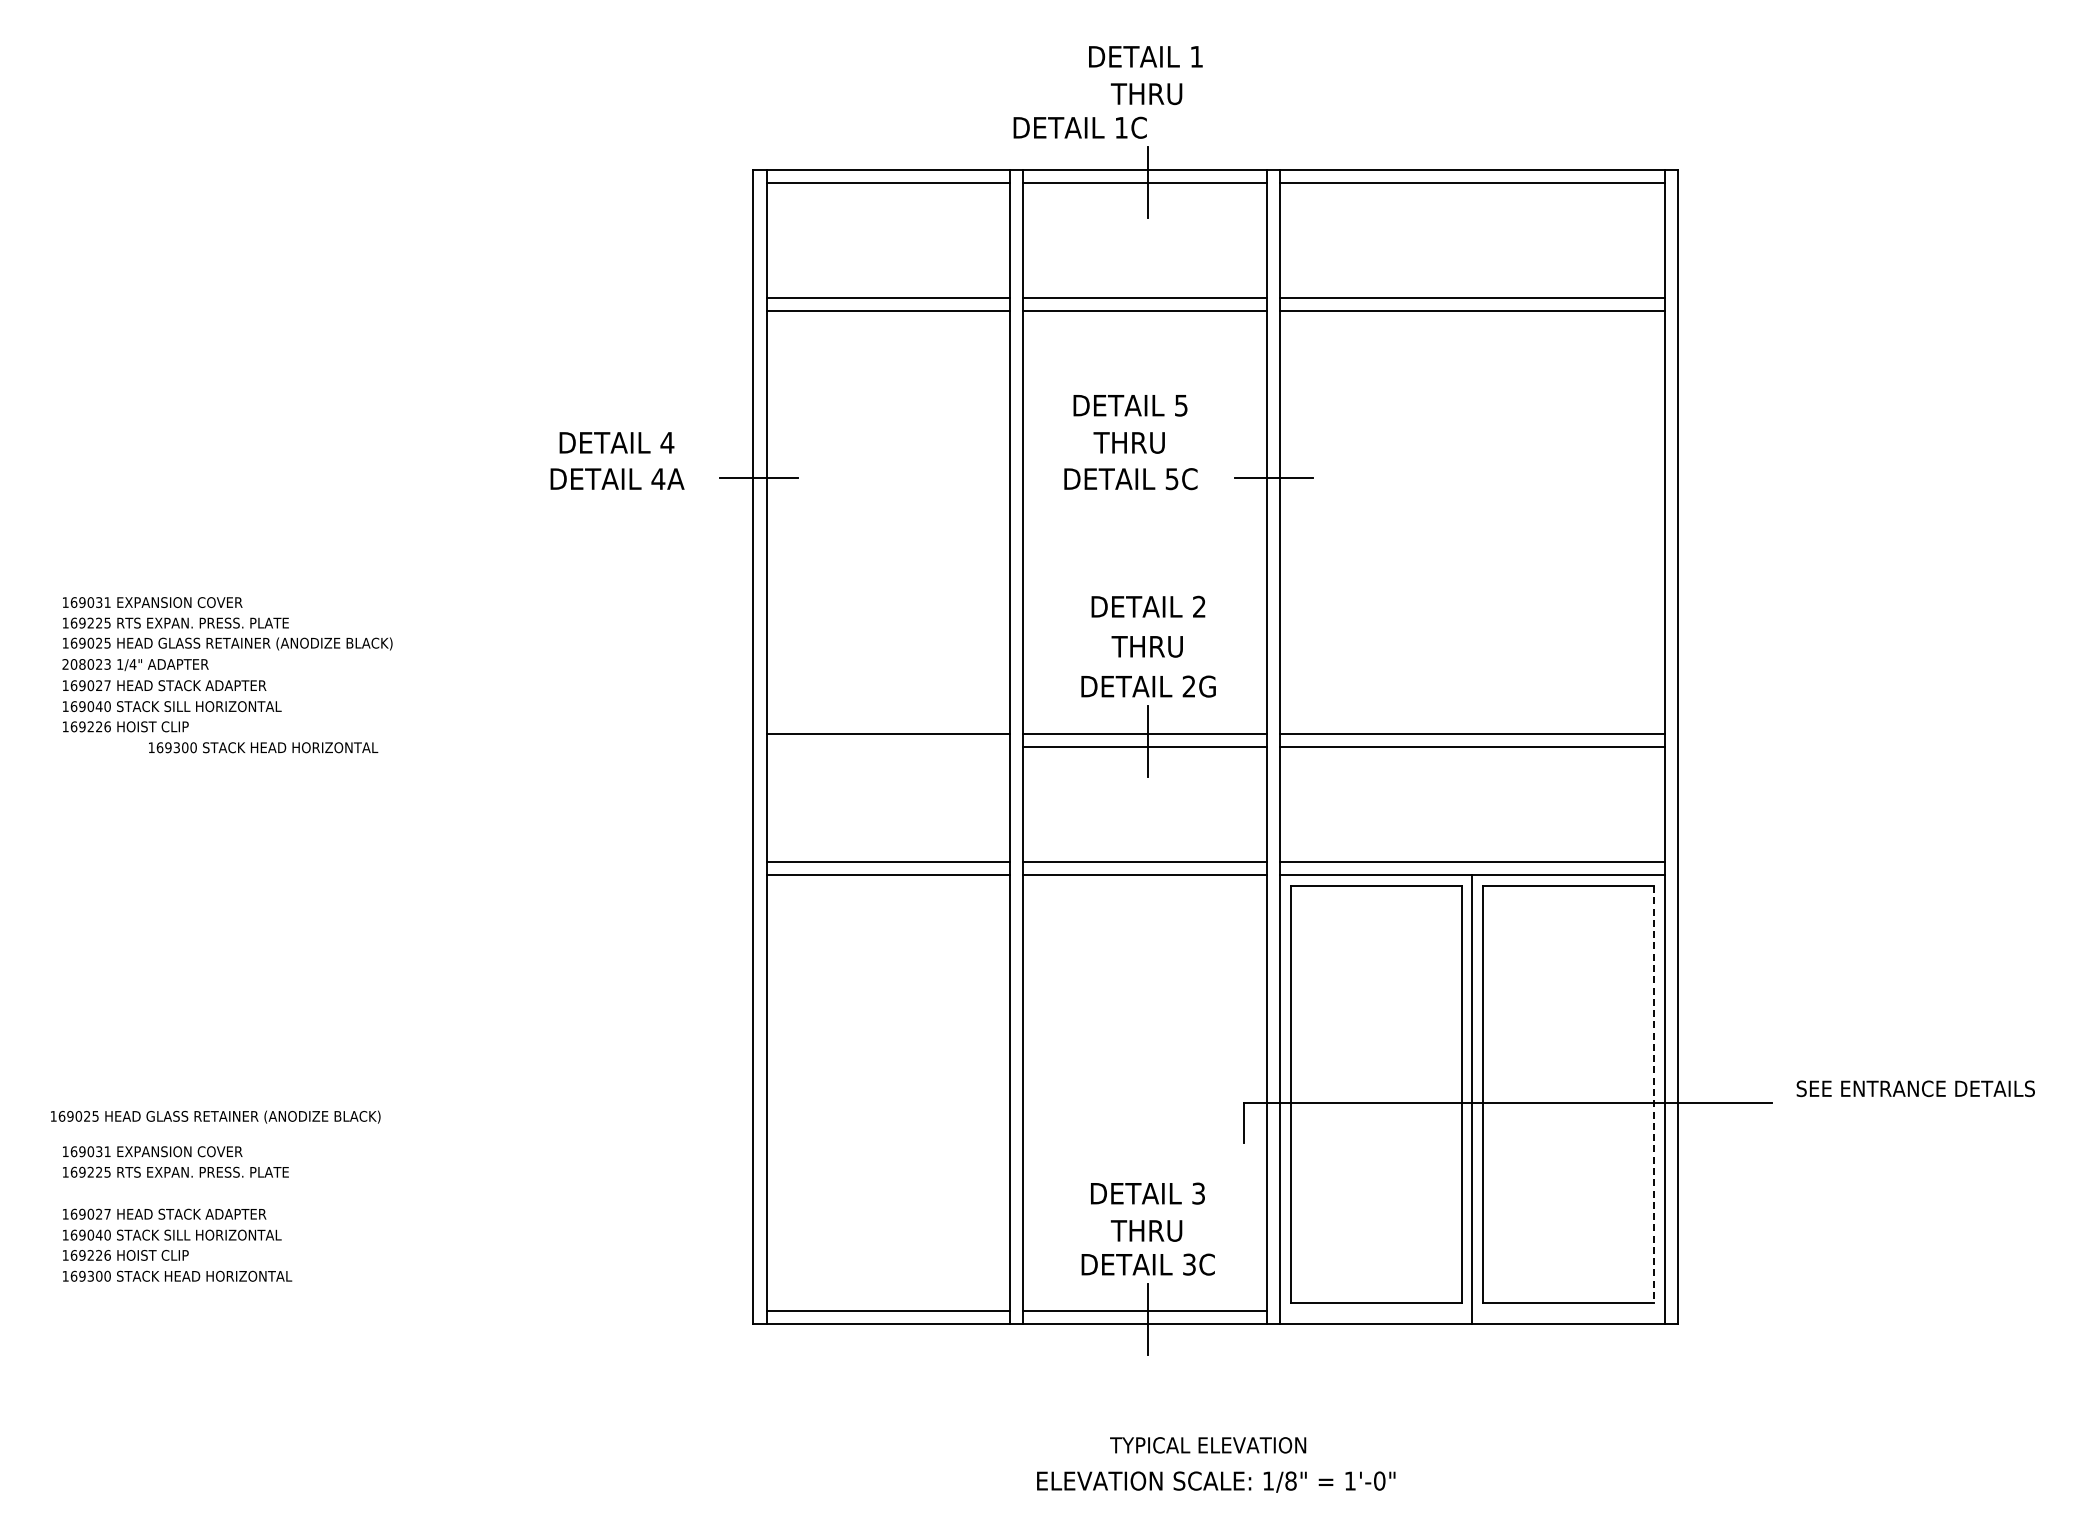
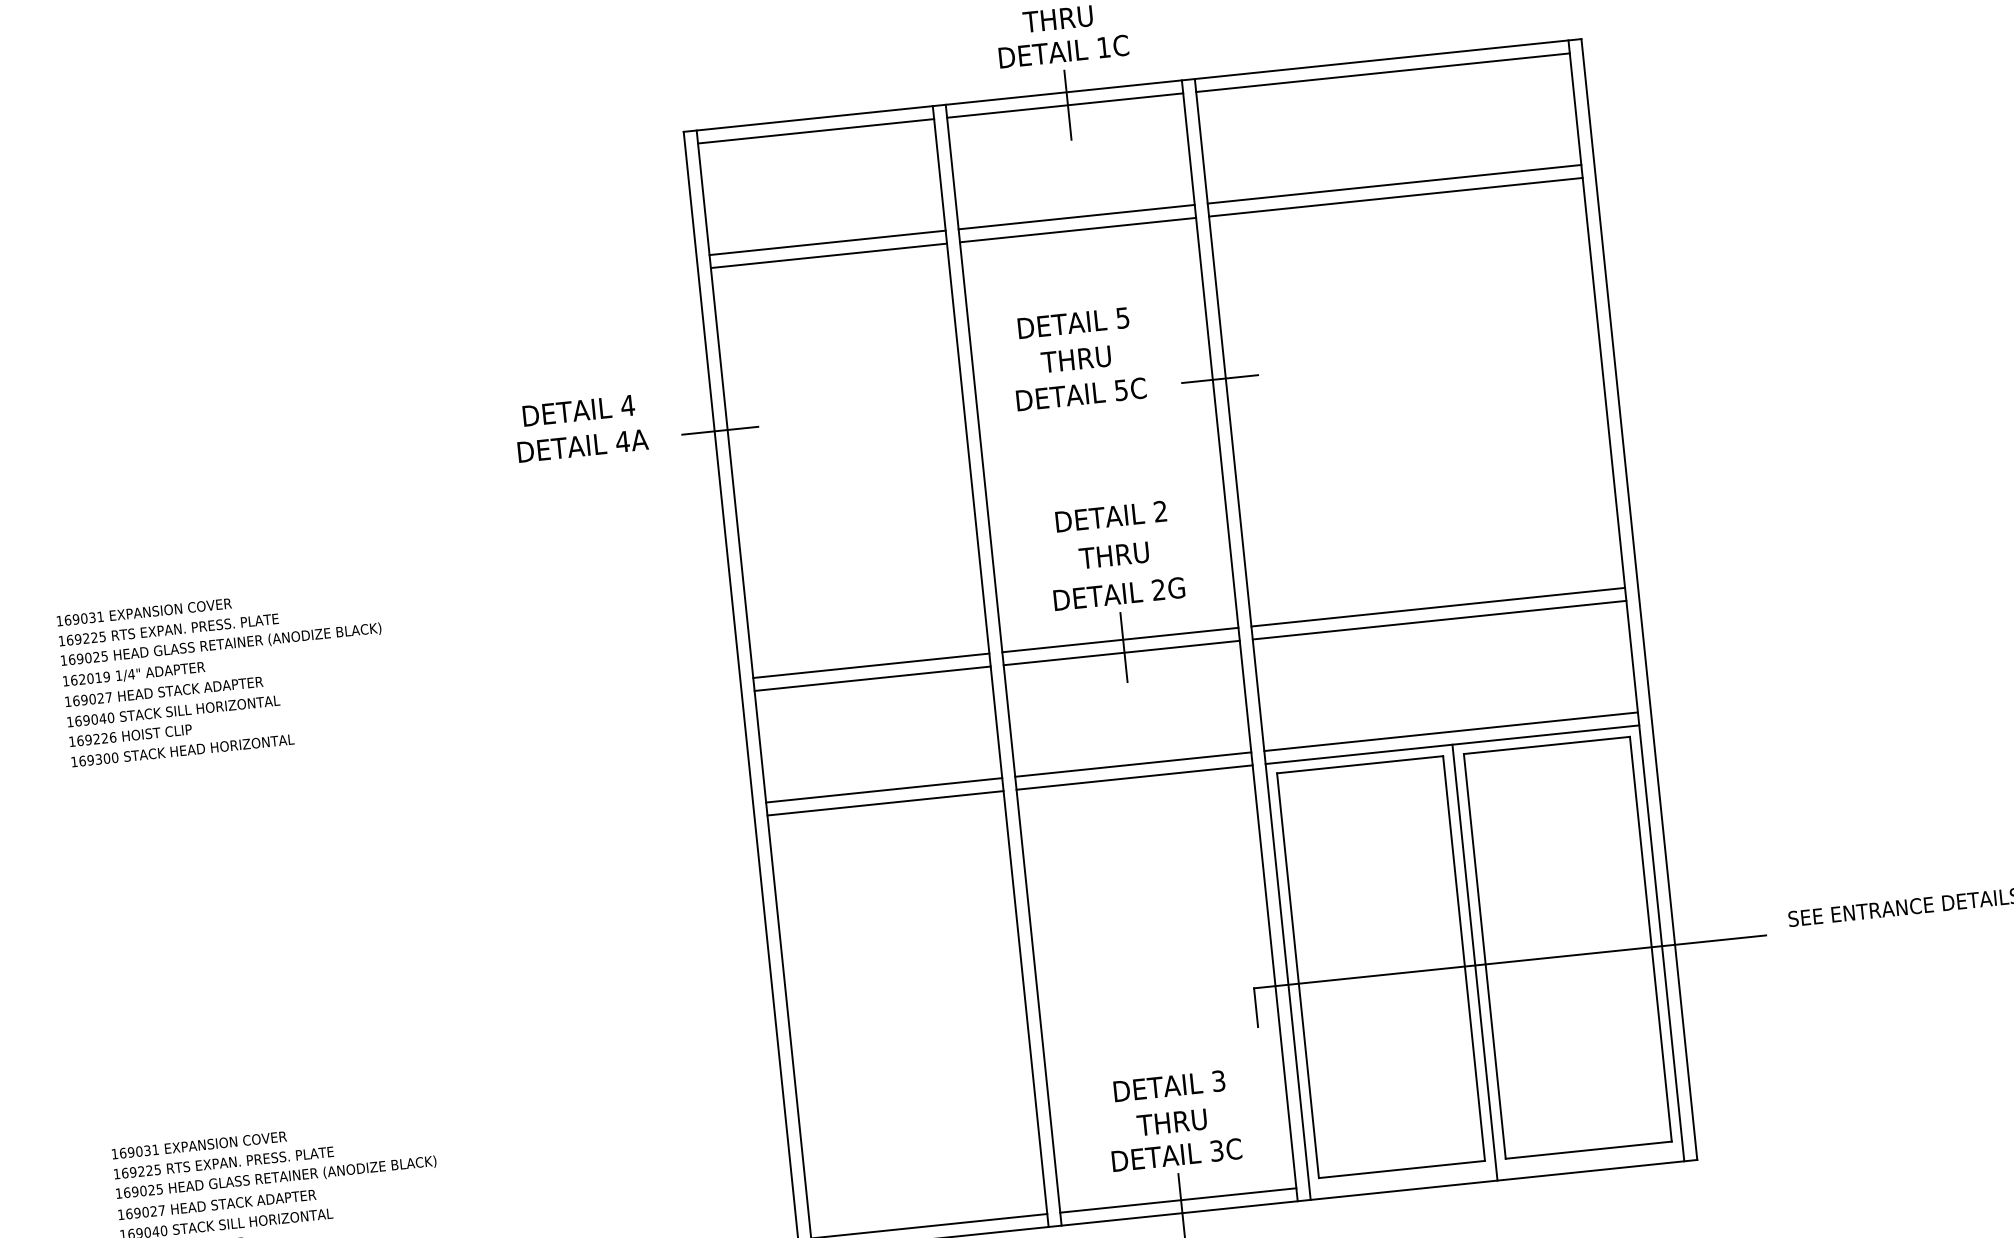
text: (1079, 127) -> (1063, 51), moved
text: (86, 664) -> (86, 679), 208023 -> 162019
text: (263, 747) -> (182, 750), moved
line: (887, 747) -> (872, 679), added
line: (1654, 1094) -> (1651, 939), dashed -> solid
text: (215, 1116) -> (276, 1177), moved

